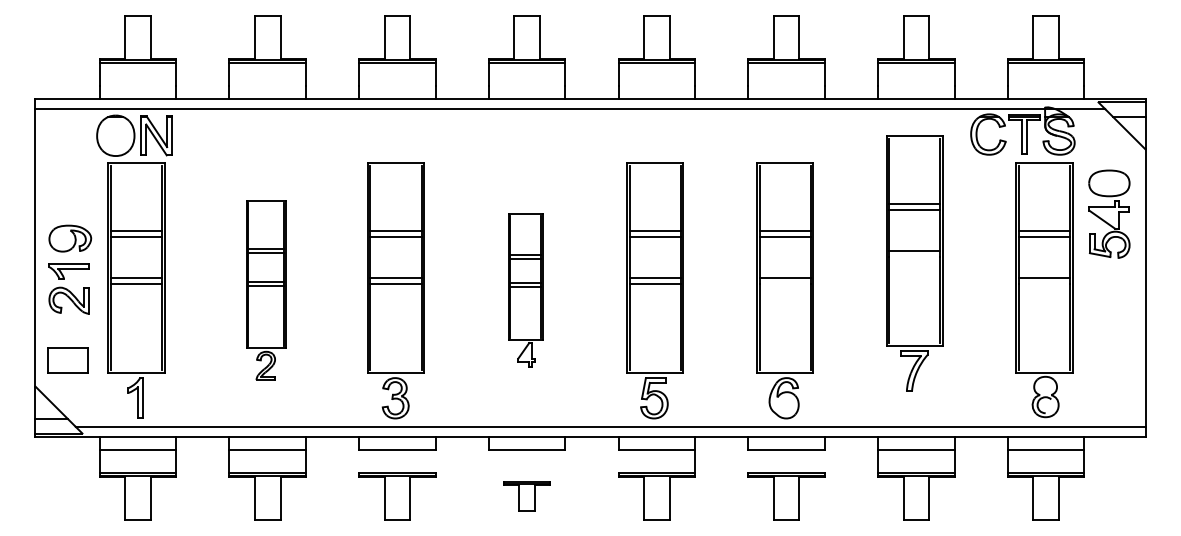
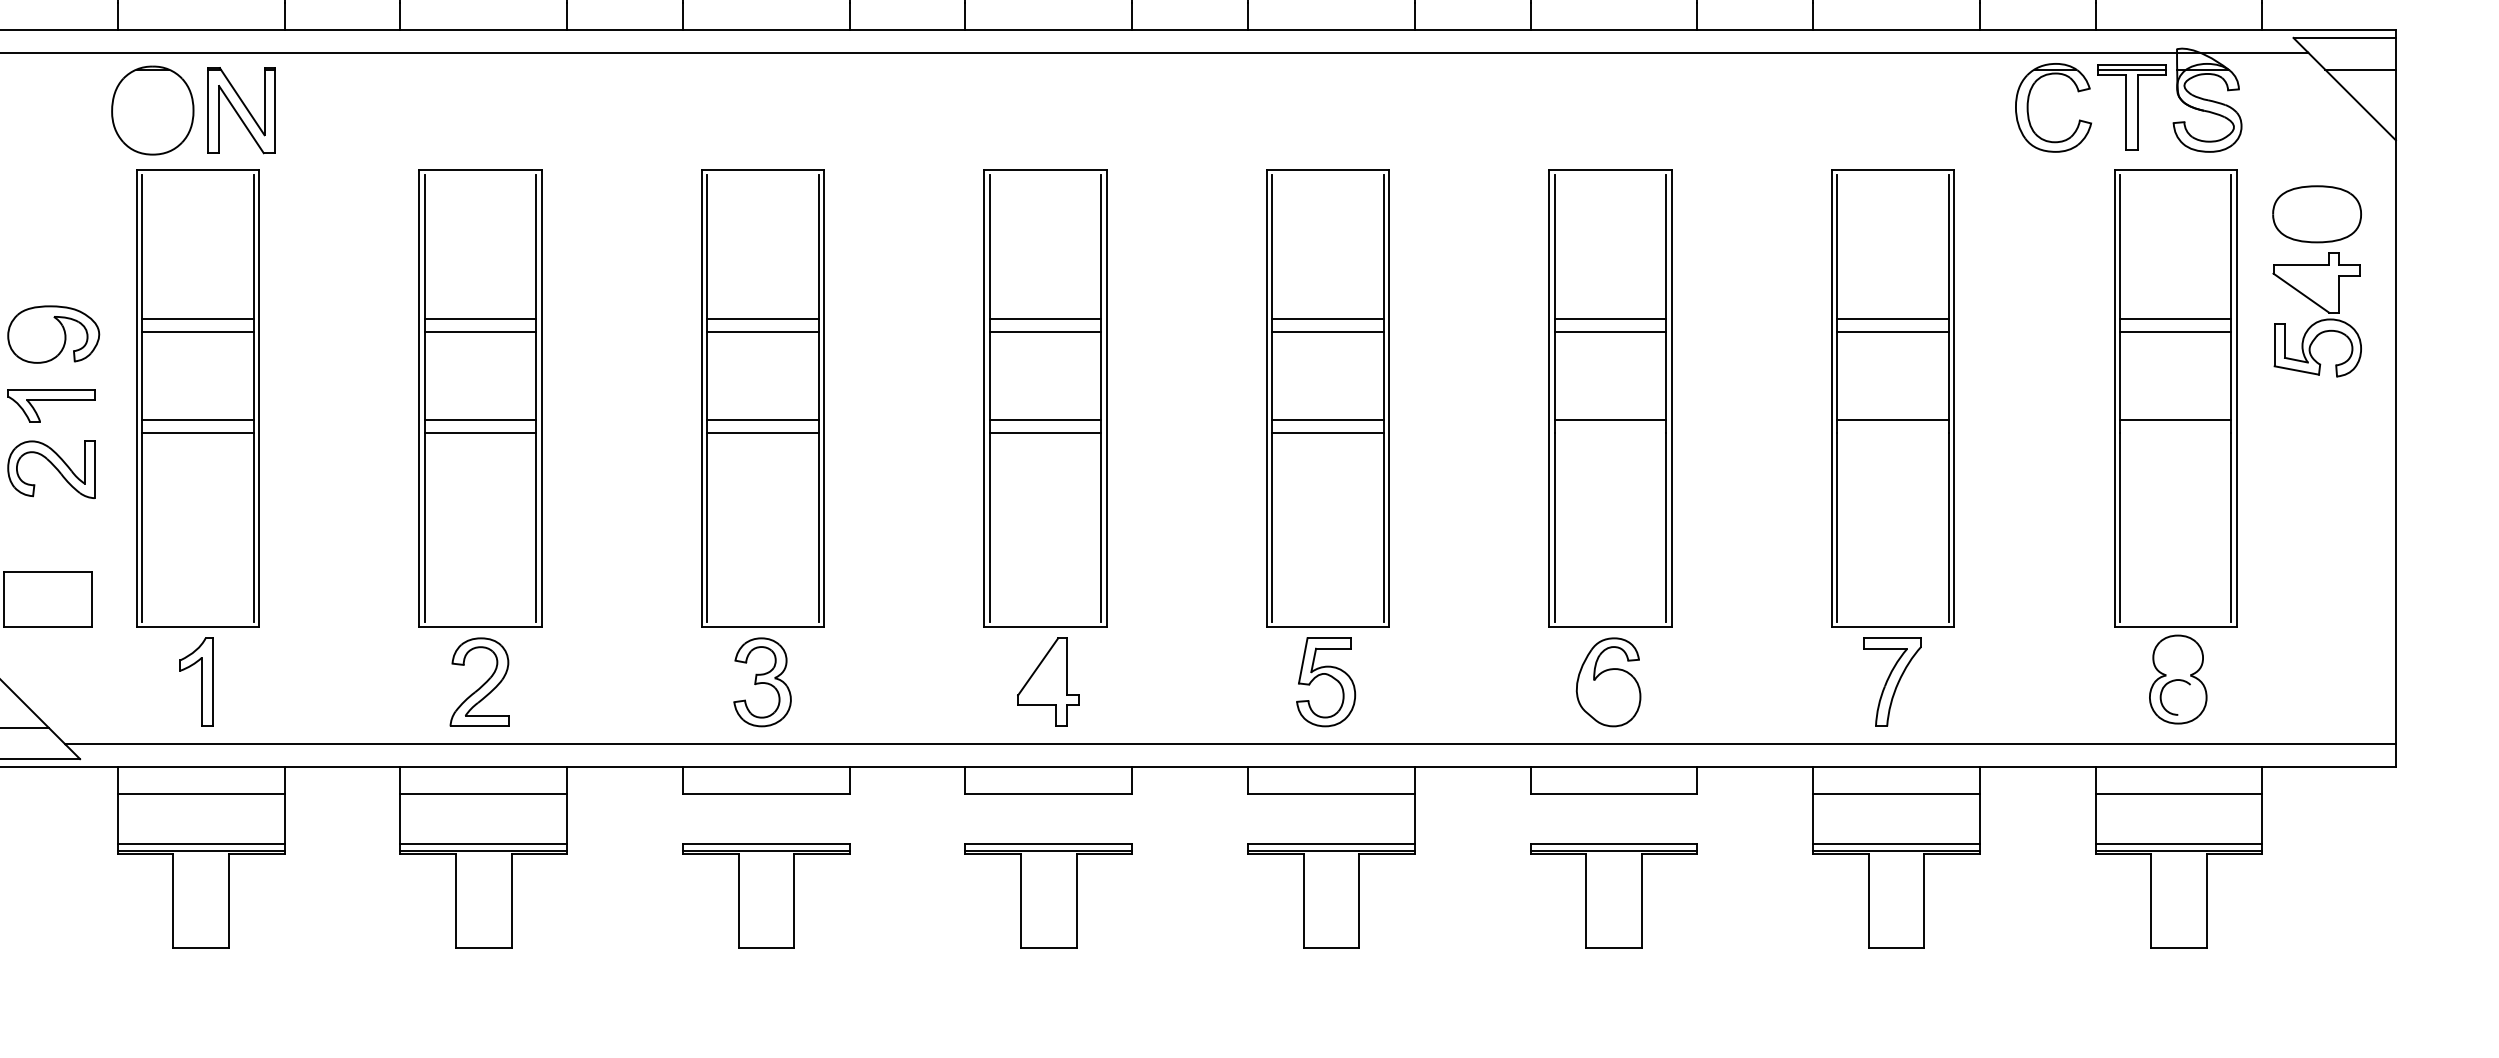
part: (914, 263) -> (1892, 447), moved
part: (265, 290) -> (478, 447), size x1.43
part: (525, 290) -> (1045, 447), size x1.67
part: (526, 496) -> (1047, 896), size x1.67

